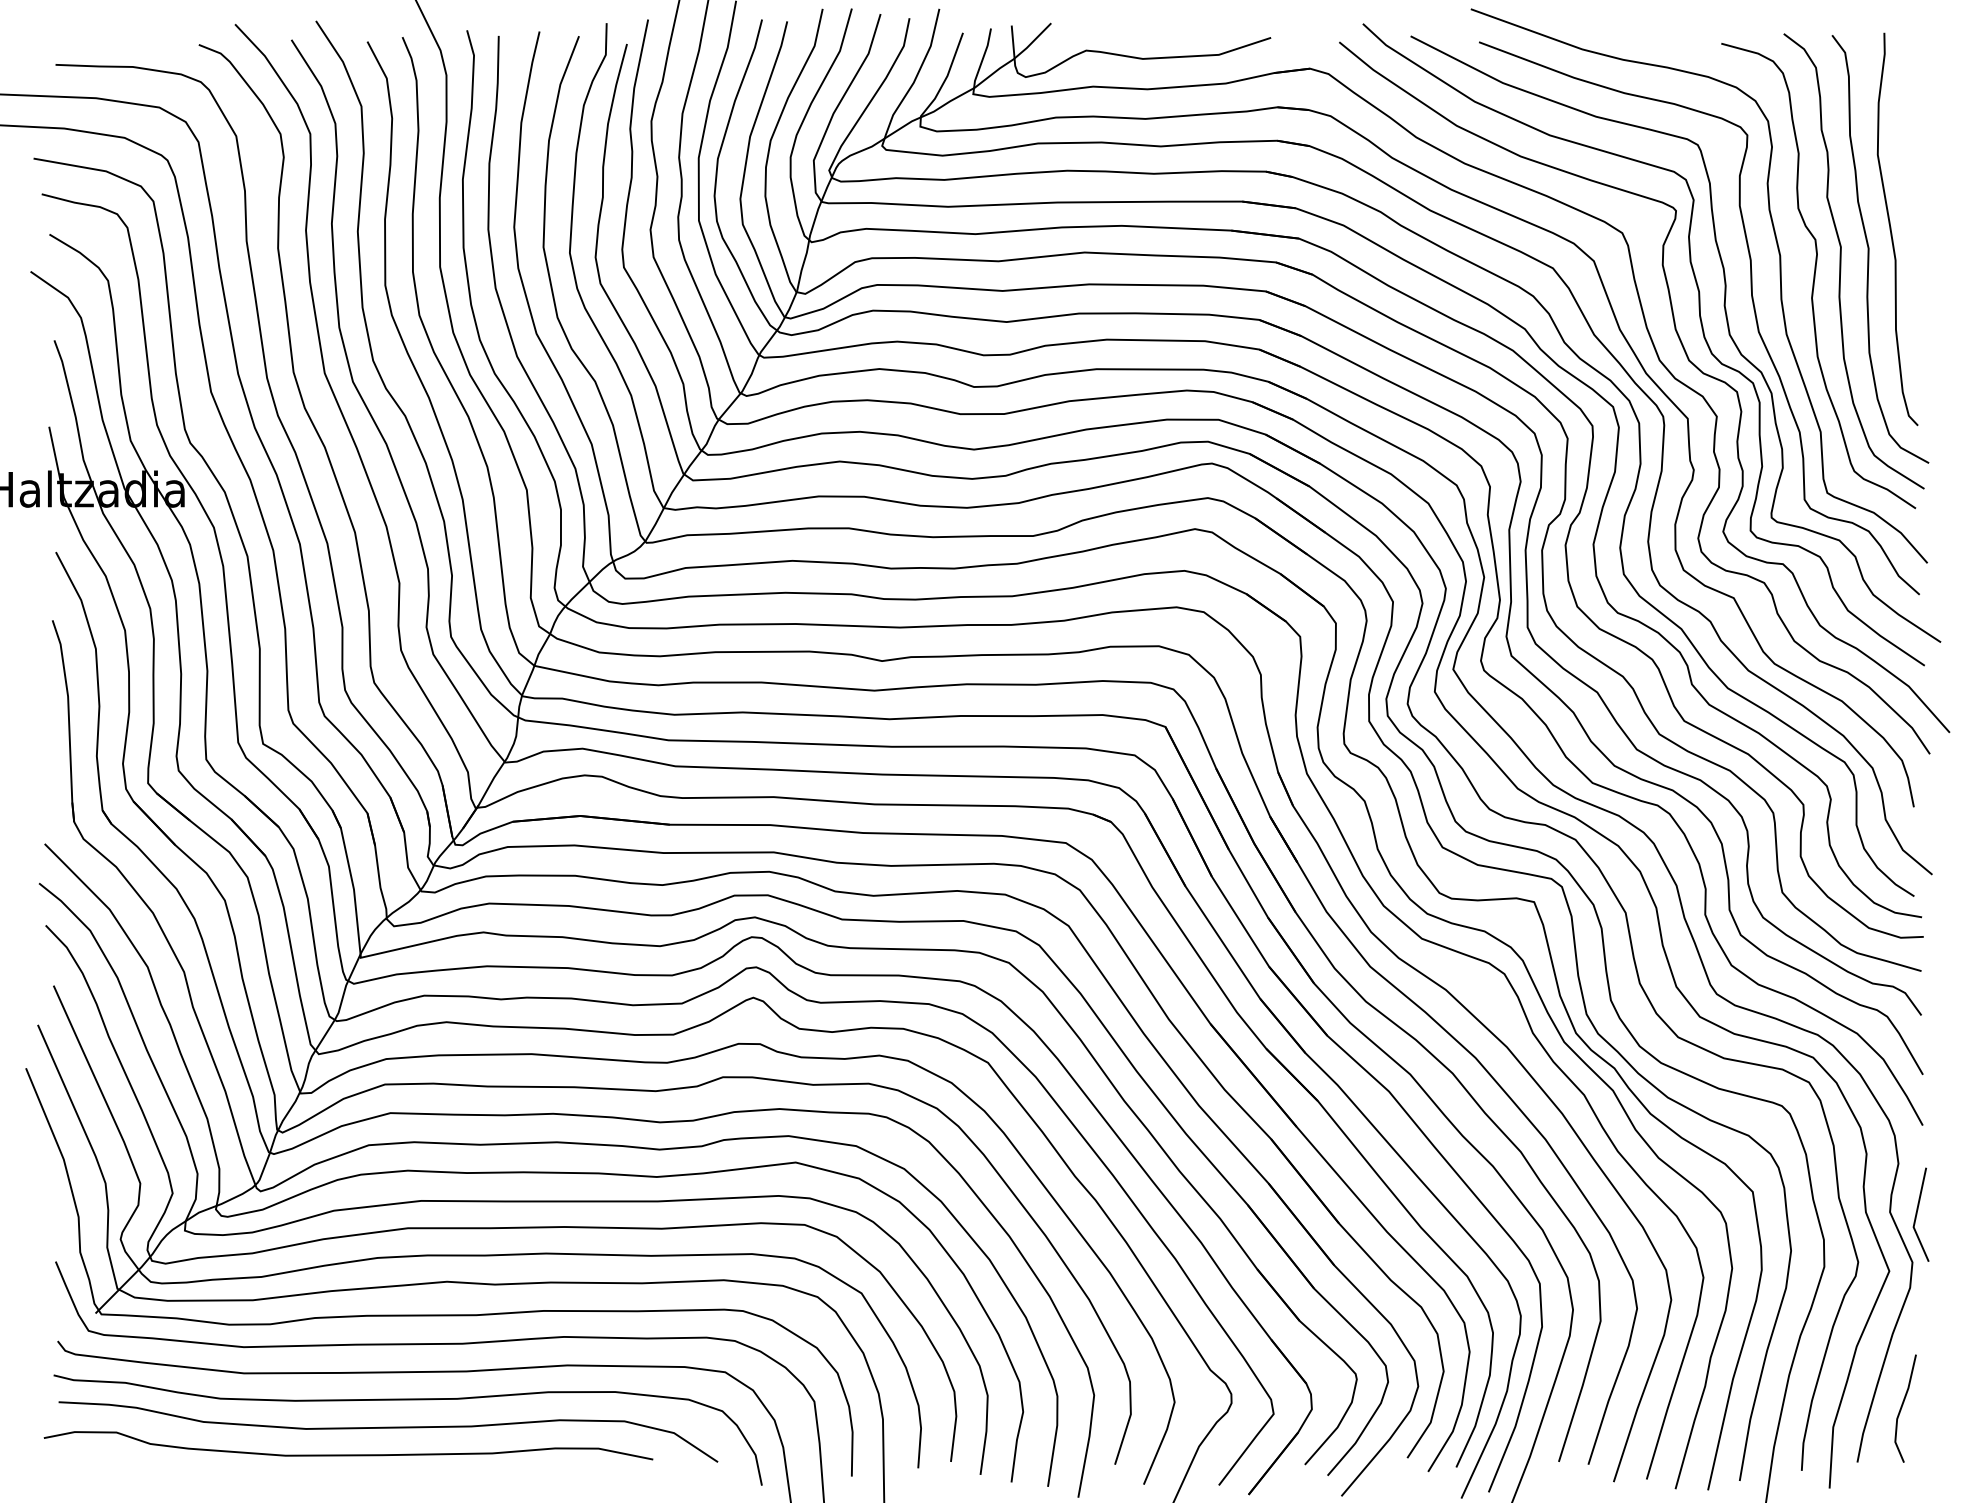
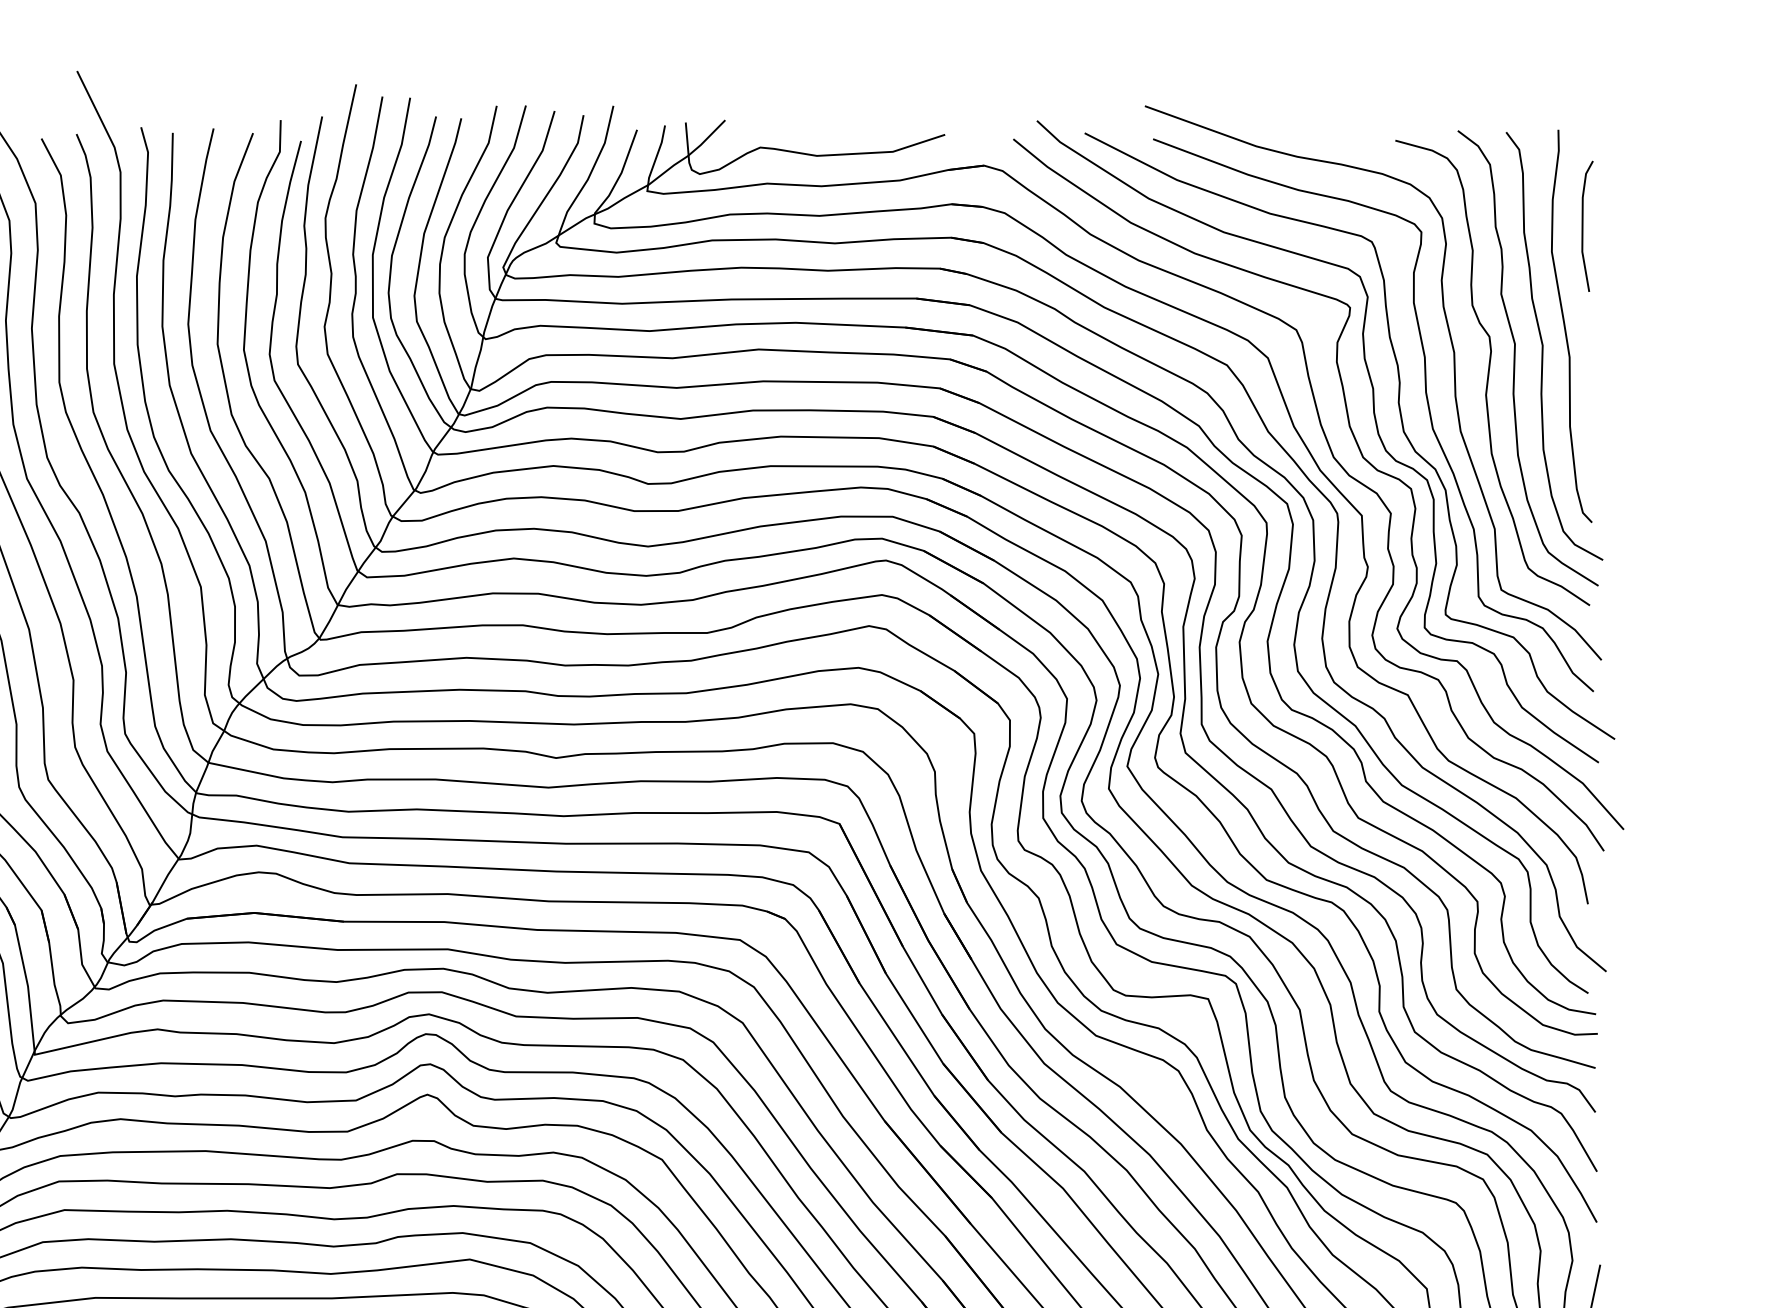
line: (1909, 128) -> (1583, 225), added

